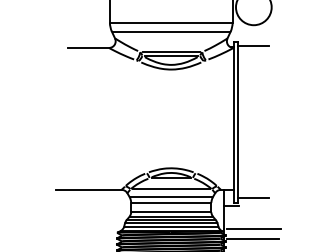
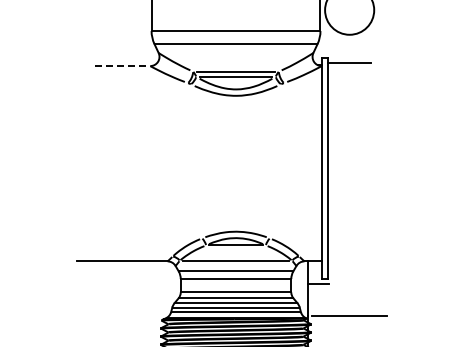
line: (88, 48) -> (122, 66), solid -> dashed
line: (253, 197) -> (349, 272), removed
line: (253, 238) -> (348, 328), removed

